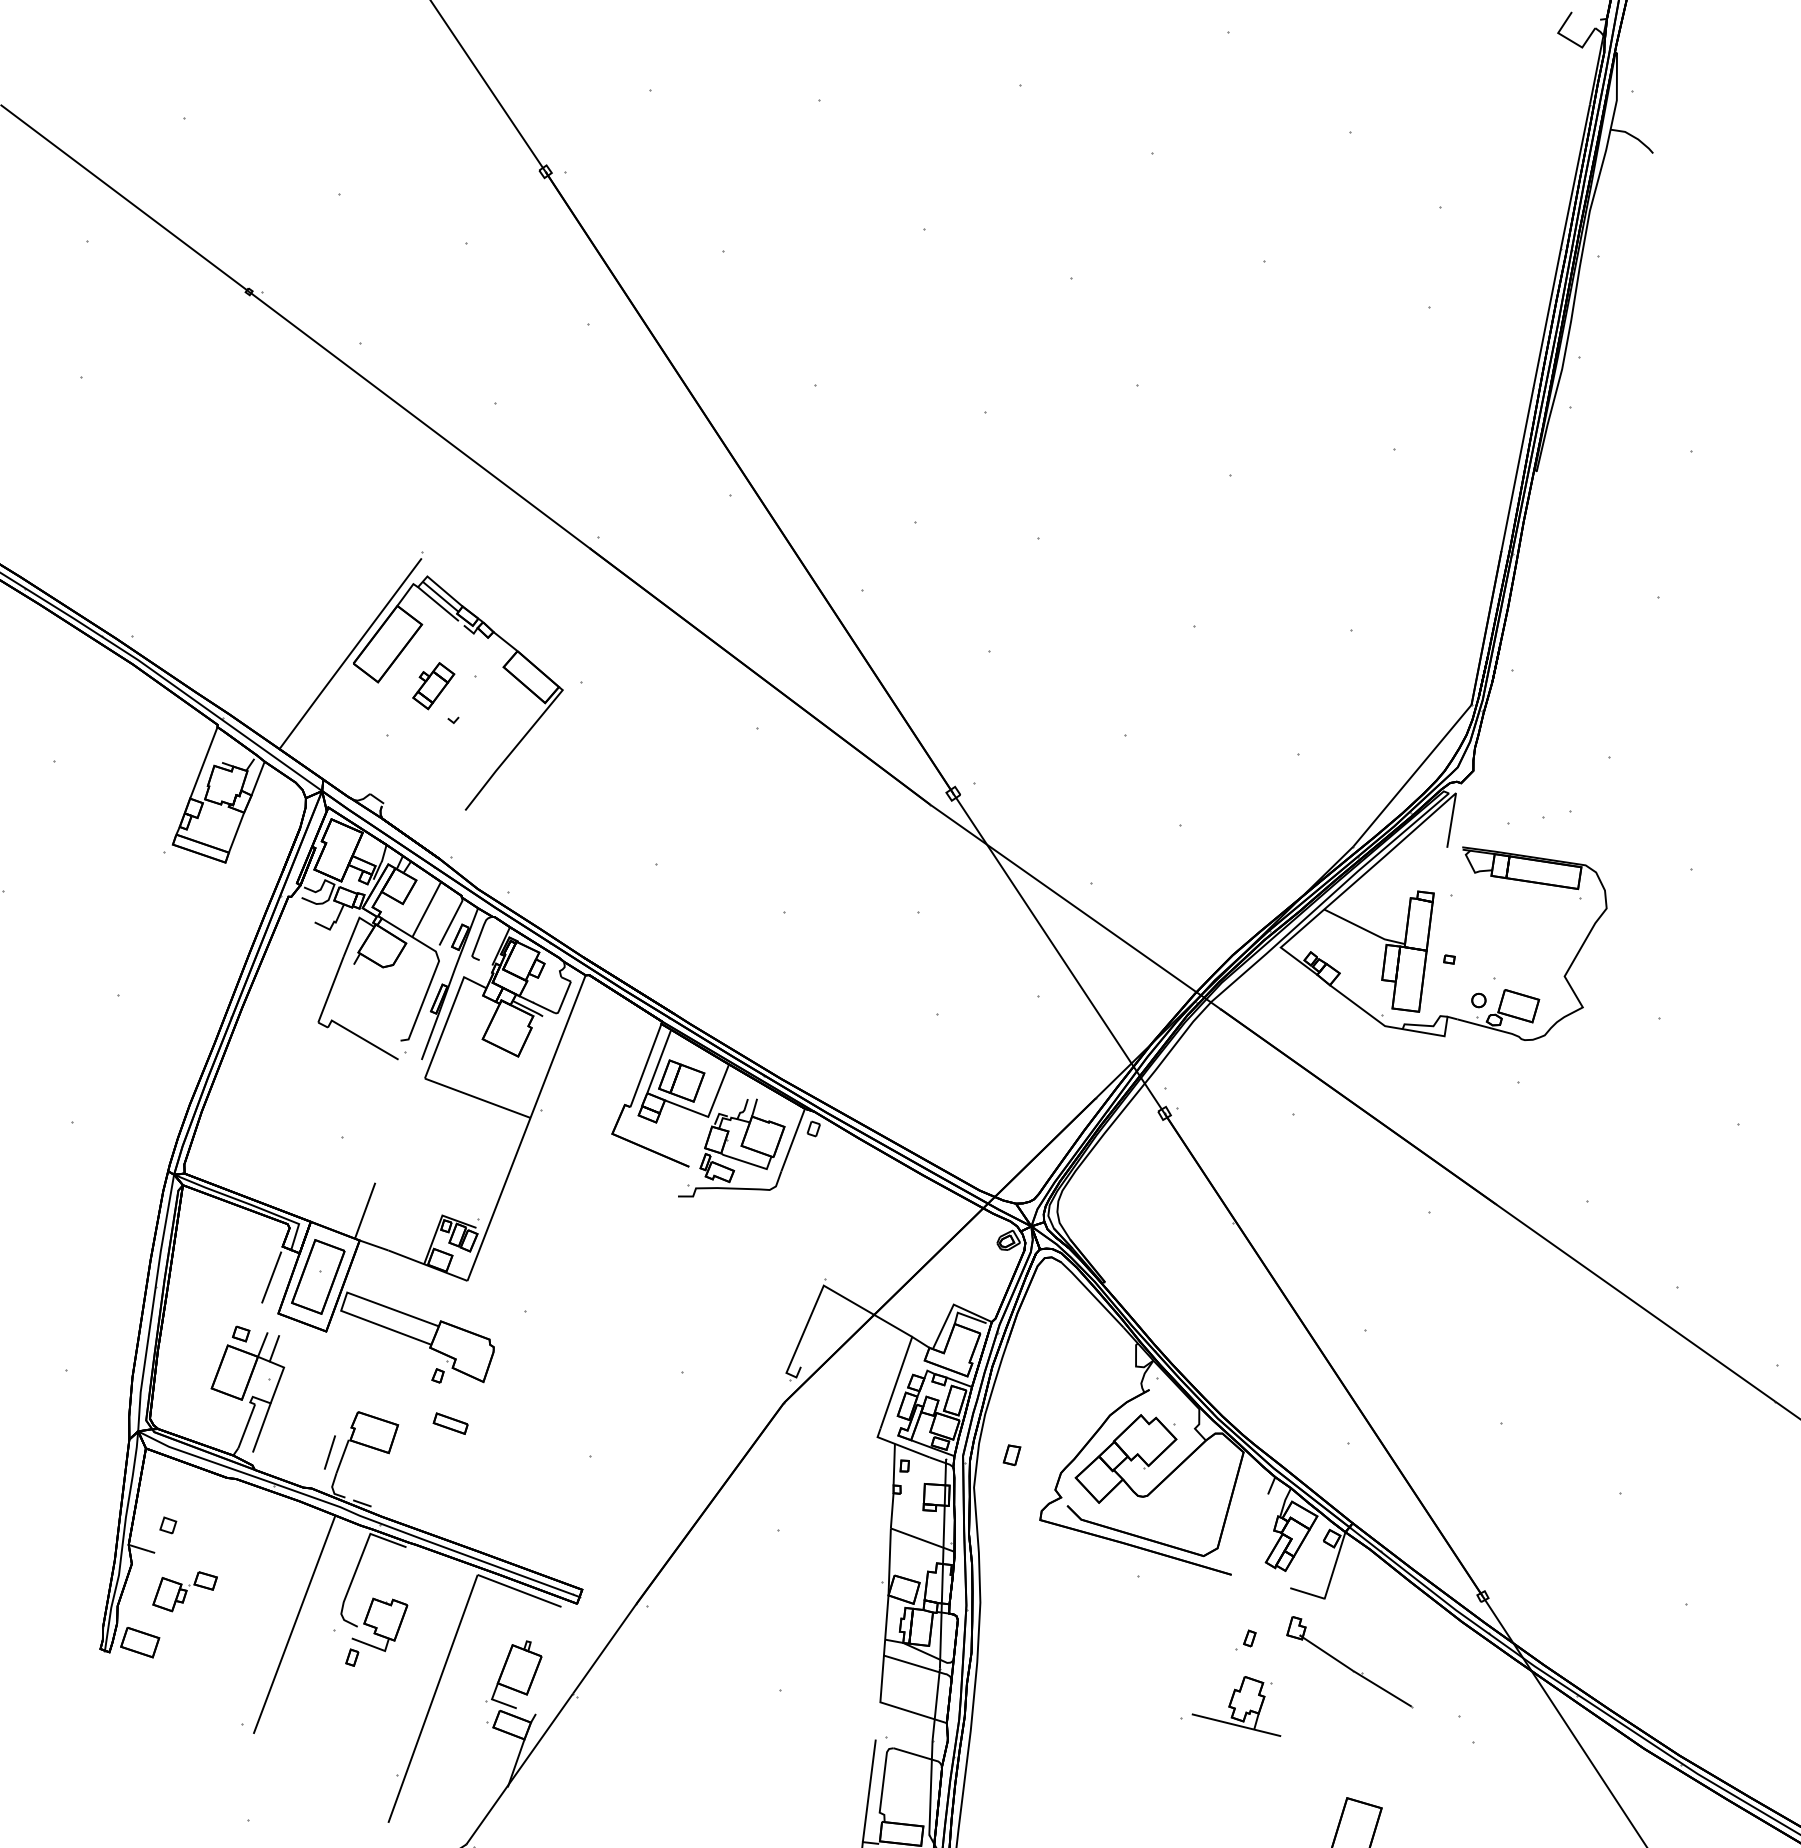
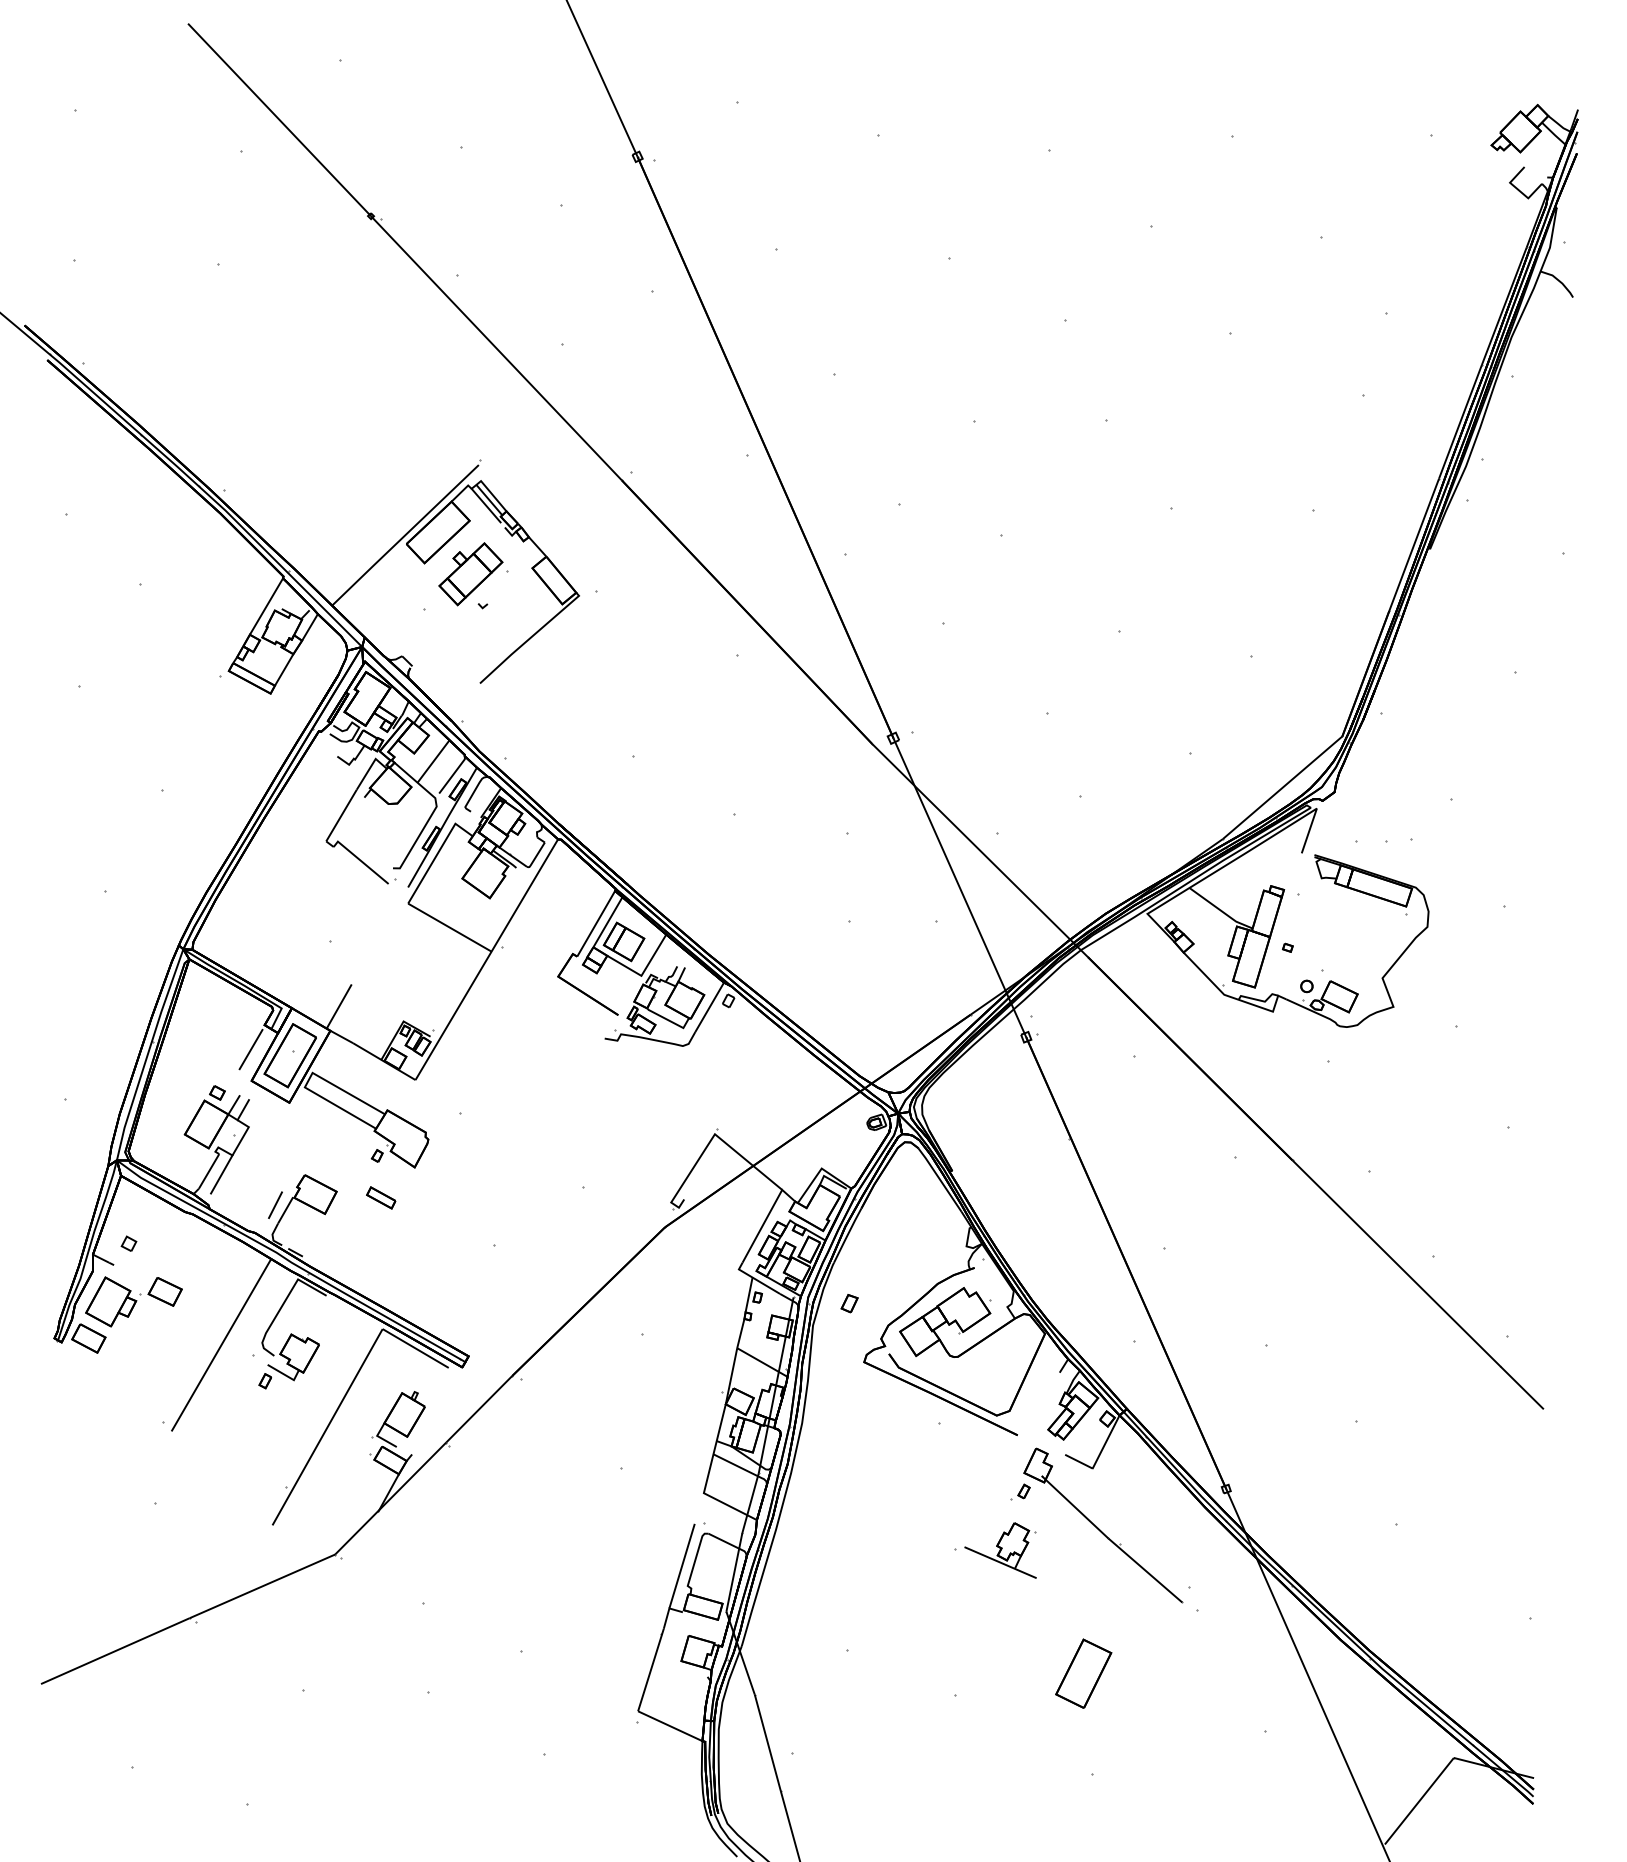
part: (433, 686) -> (470, 574), size x1.67
part: (184, 1591) -> (133, 1301), size x1.67
part: (1348, 1662) -> (1103, 1525), size x1.67

